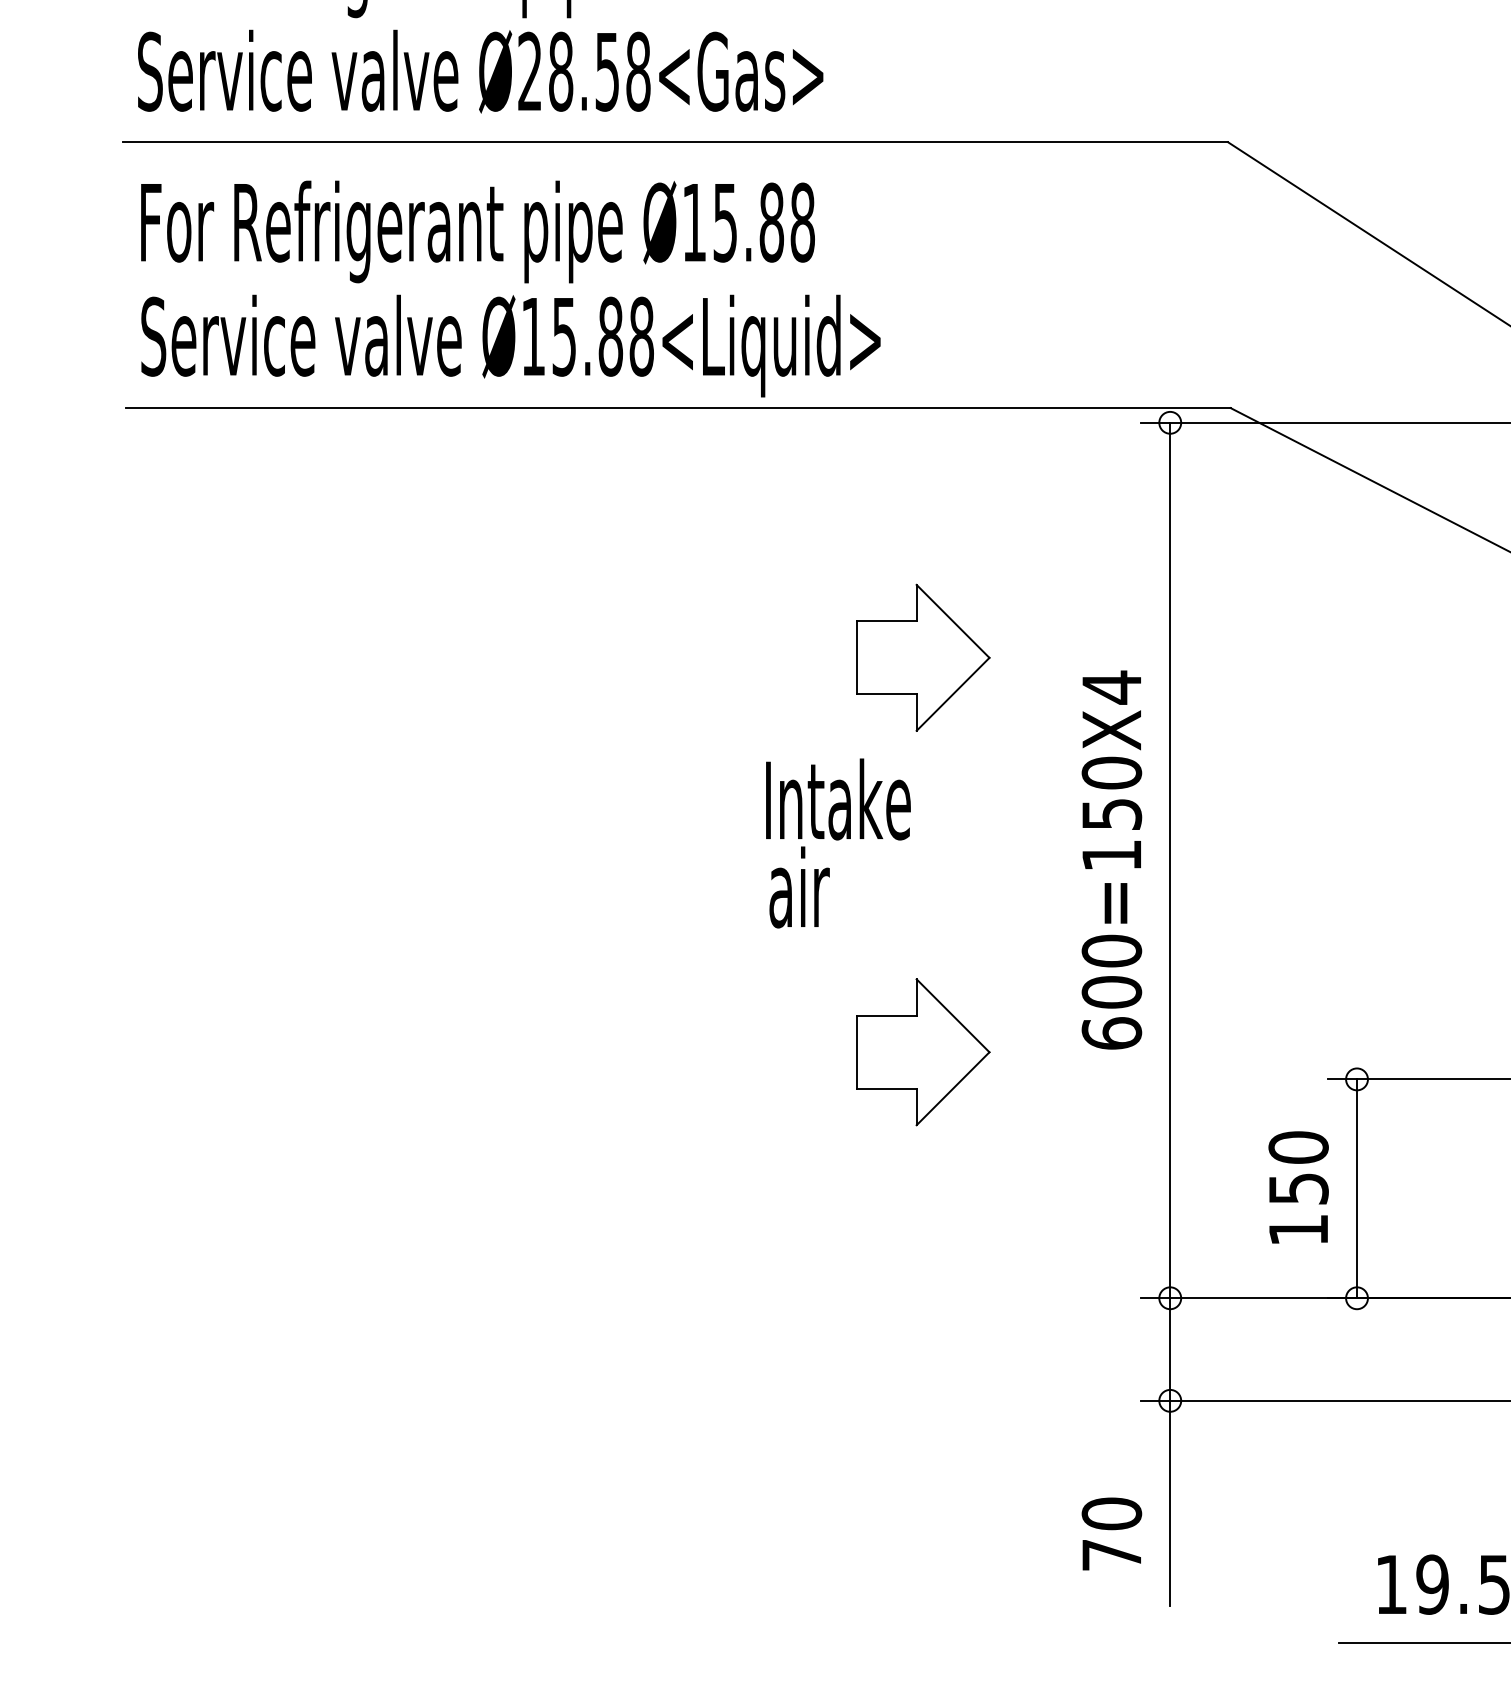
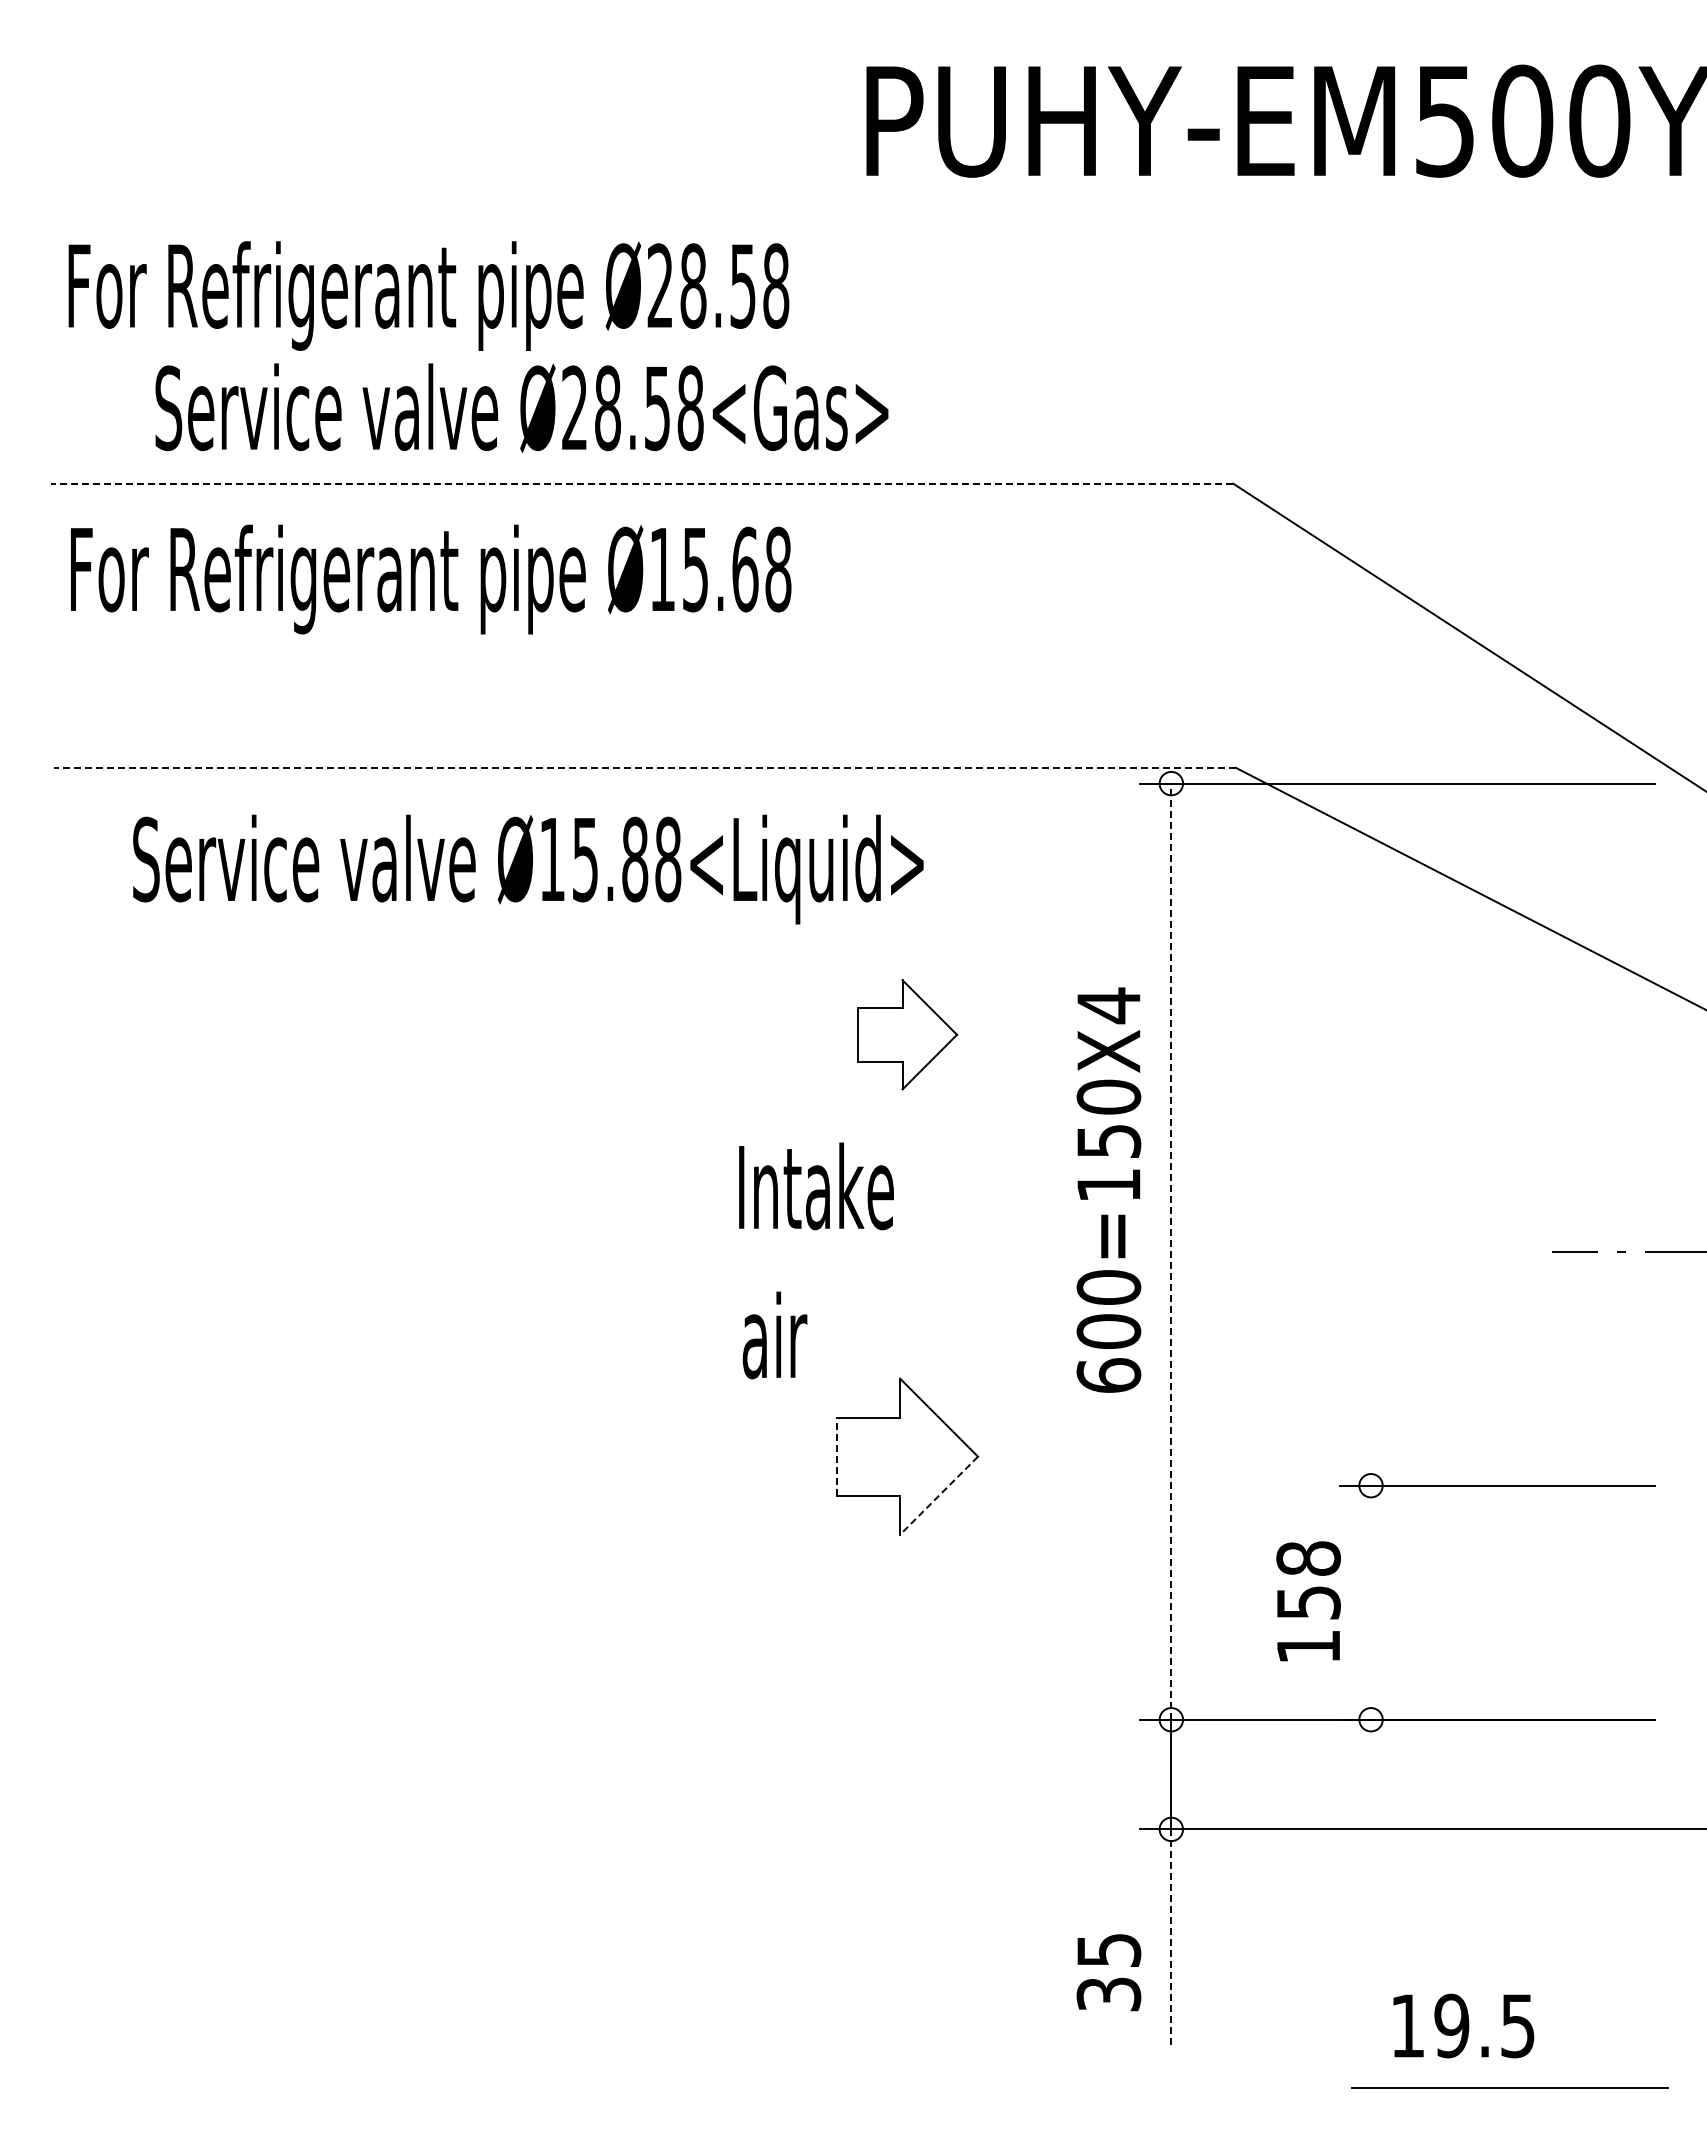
text: (480, 71) -> (521, 407), moved
line: (675, 142) -> (642, 483), solid -> dashed
text: (772, 222) -> (745, 569), Ø15.88 -> Ø15.68
text: (511, 346) -> (528, 869), moved
line: (678, 407) -> (645, 767), solid -> dashed
part: (923, 657) -> (907, 1034), size x0.7
text: (1111, 859) -> (1108, 1189), moved
line: (1170, 860) -> (1171, 1251), solid -> dashed
text: (799, 887) -> (774, 1335), moved
line: (857, 1052) -> (836, 1456), solid -> dashed
line: (952, 1089) -> (938, 1496), solid -> dashed
text: (1298, 1147) -> (1308, 1558), 150 -> 158
line: (1357, 1188) -> (1371, 1602), removed
line: (1170, 1503) -> (1171, 1939), solid -> dashed
text: (1111, 1533) -> (1108, 1971), 70 -> 35

